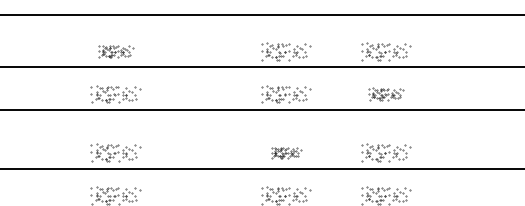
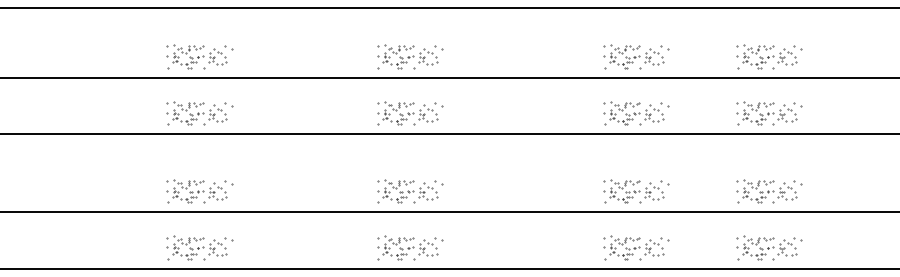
part: (116, 51) -> (410, 56), size x1.43
part: (386, 94) -> (769, 113), size x1.43
part: (286, 153) -> (636, 191), size x1.67

